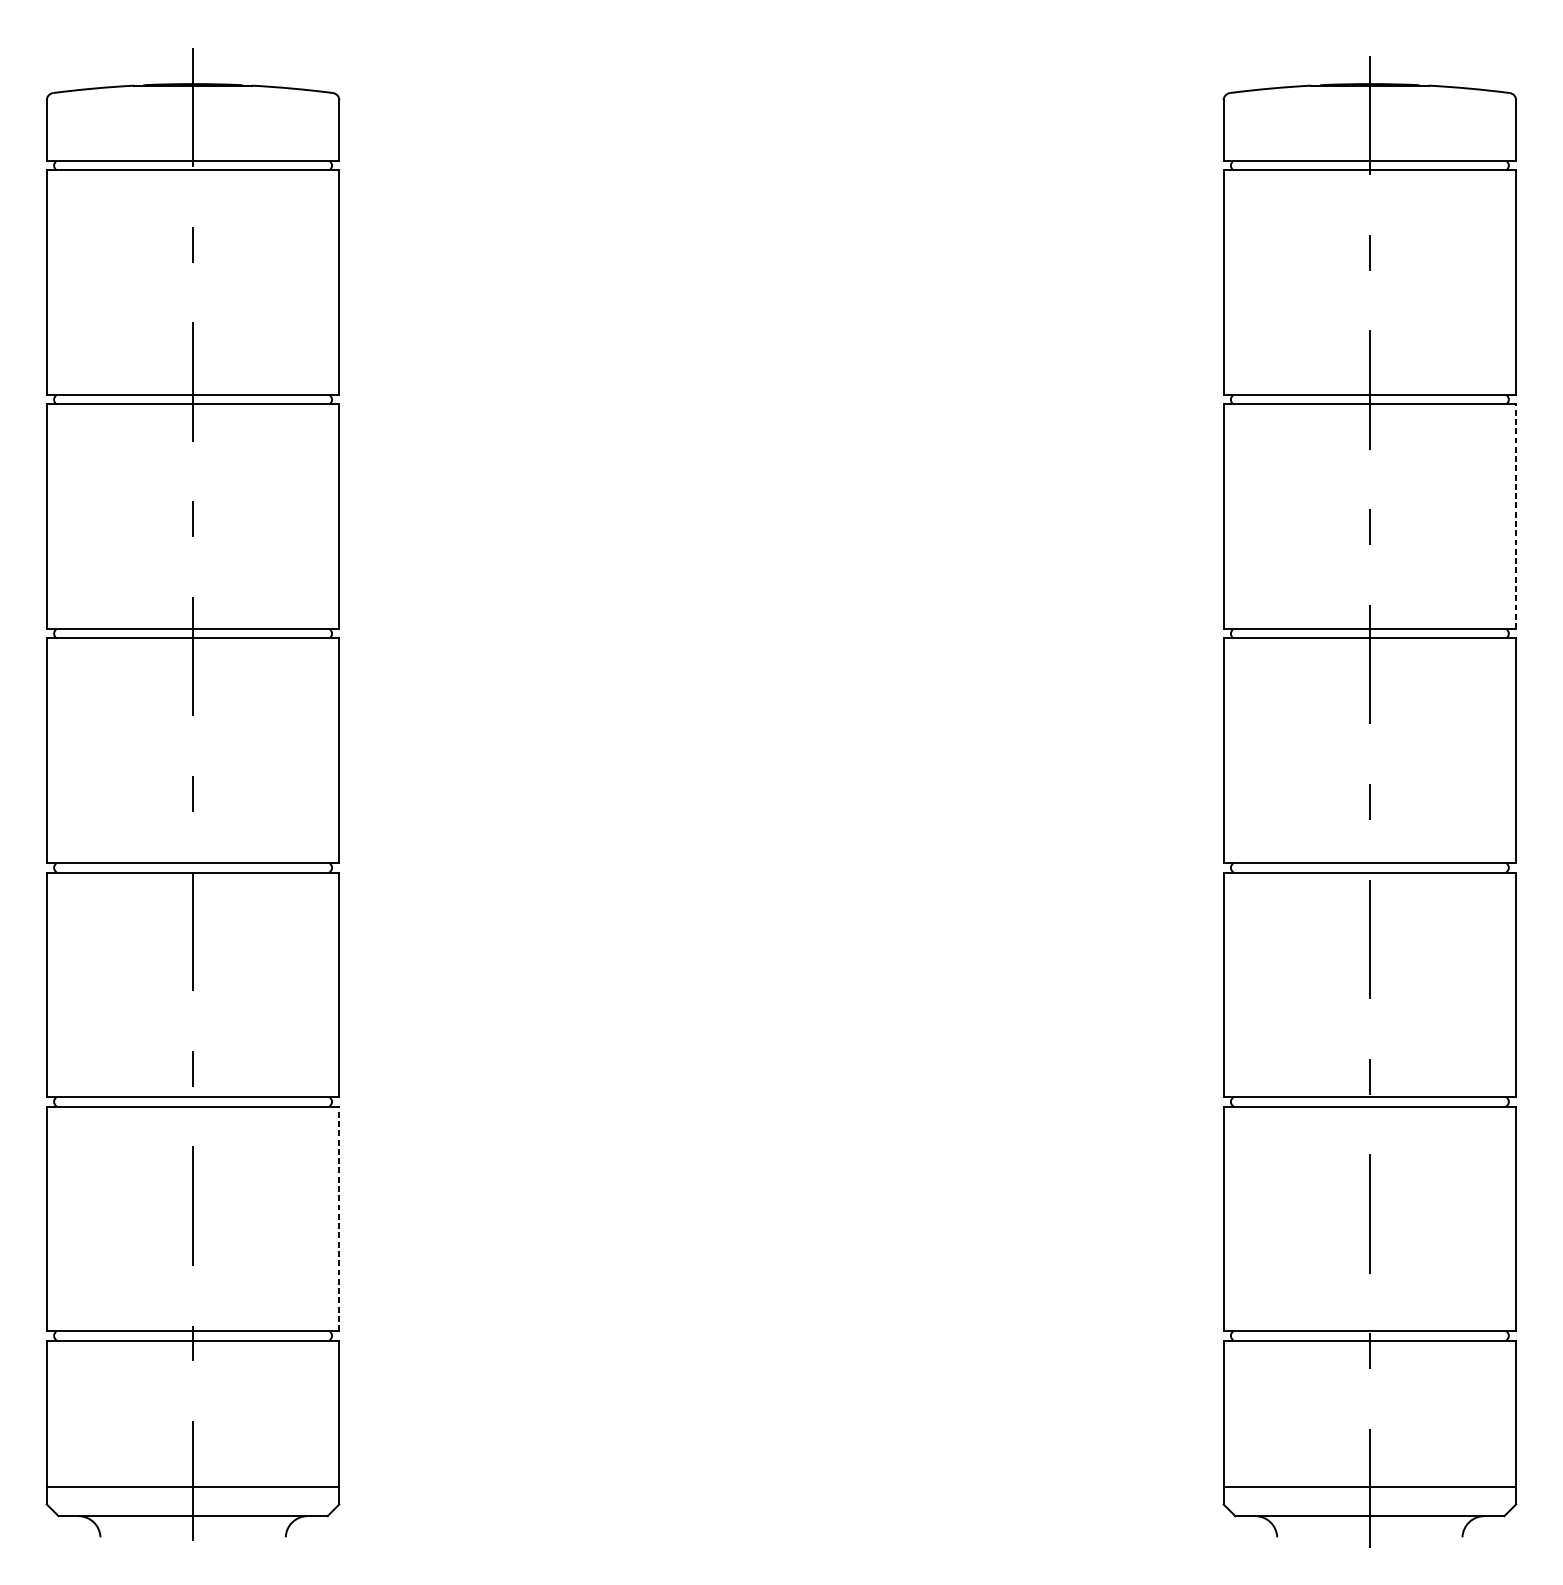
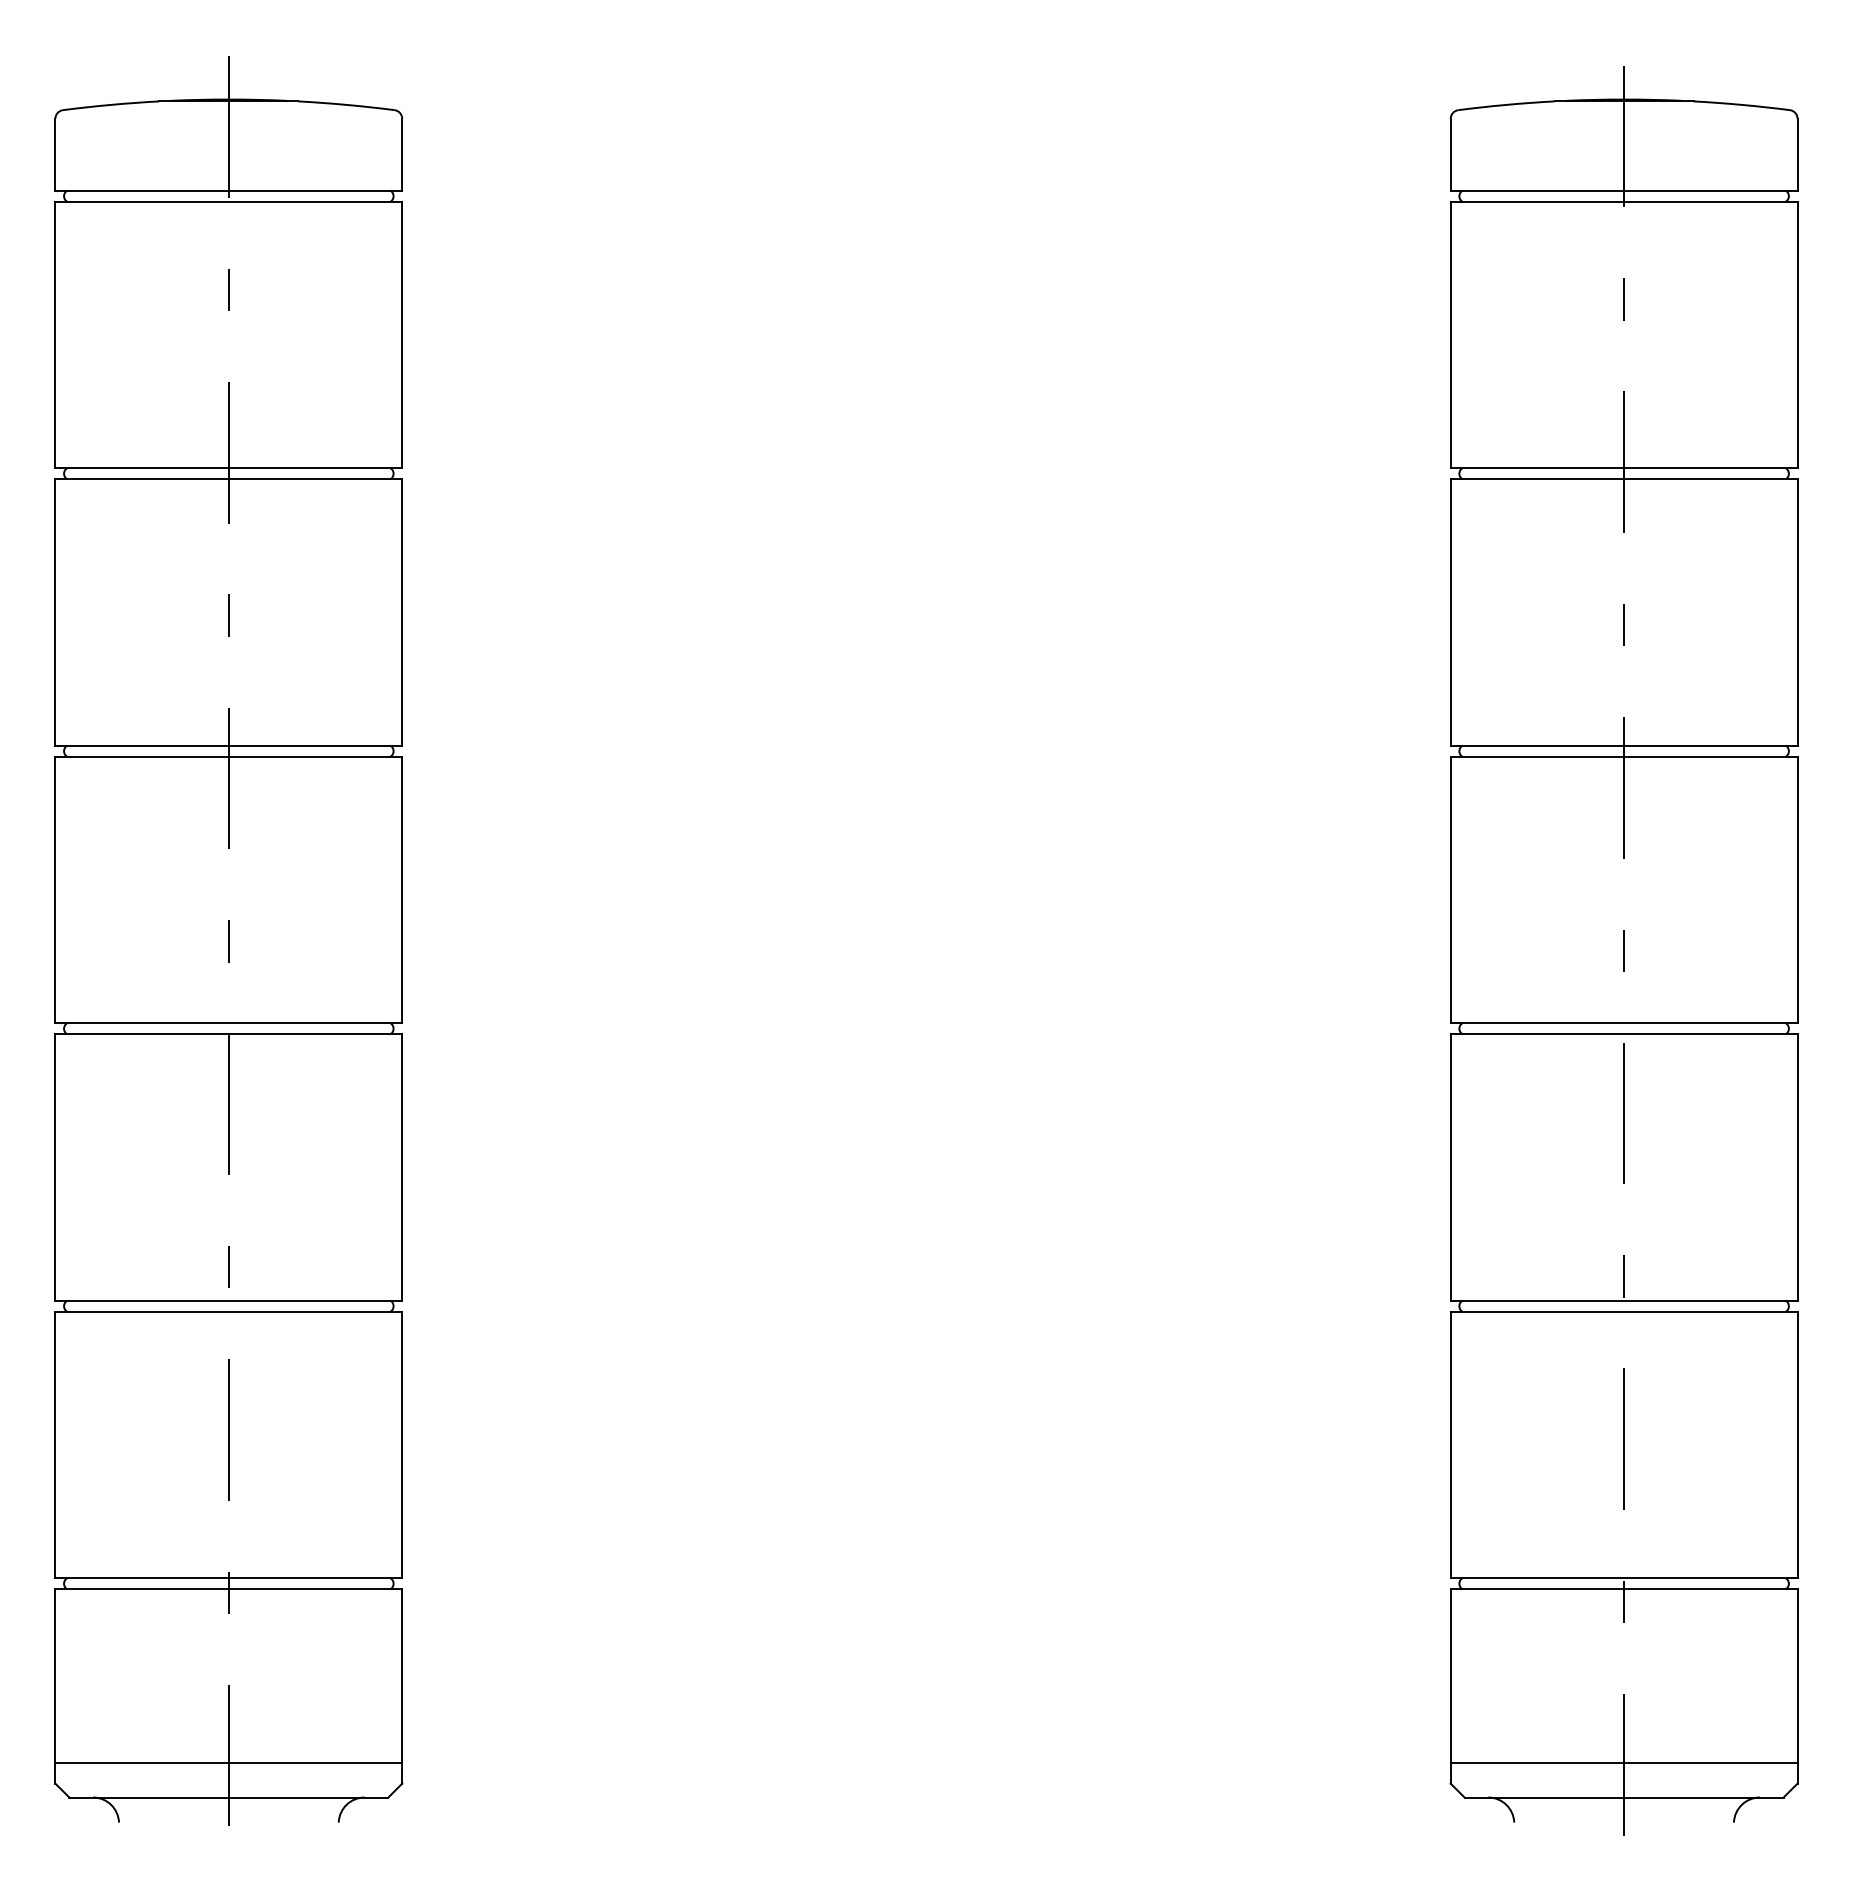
line: (1516, 515) -> (1797, 611), dashed -> solid
line: (339, 1218) -> (402, 1444), dashed -> solid

